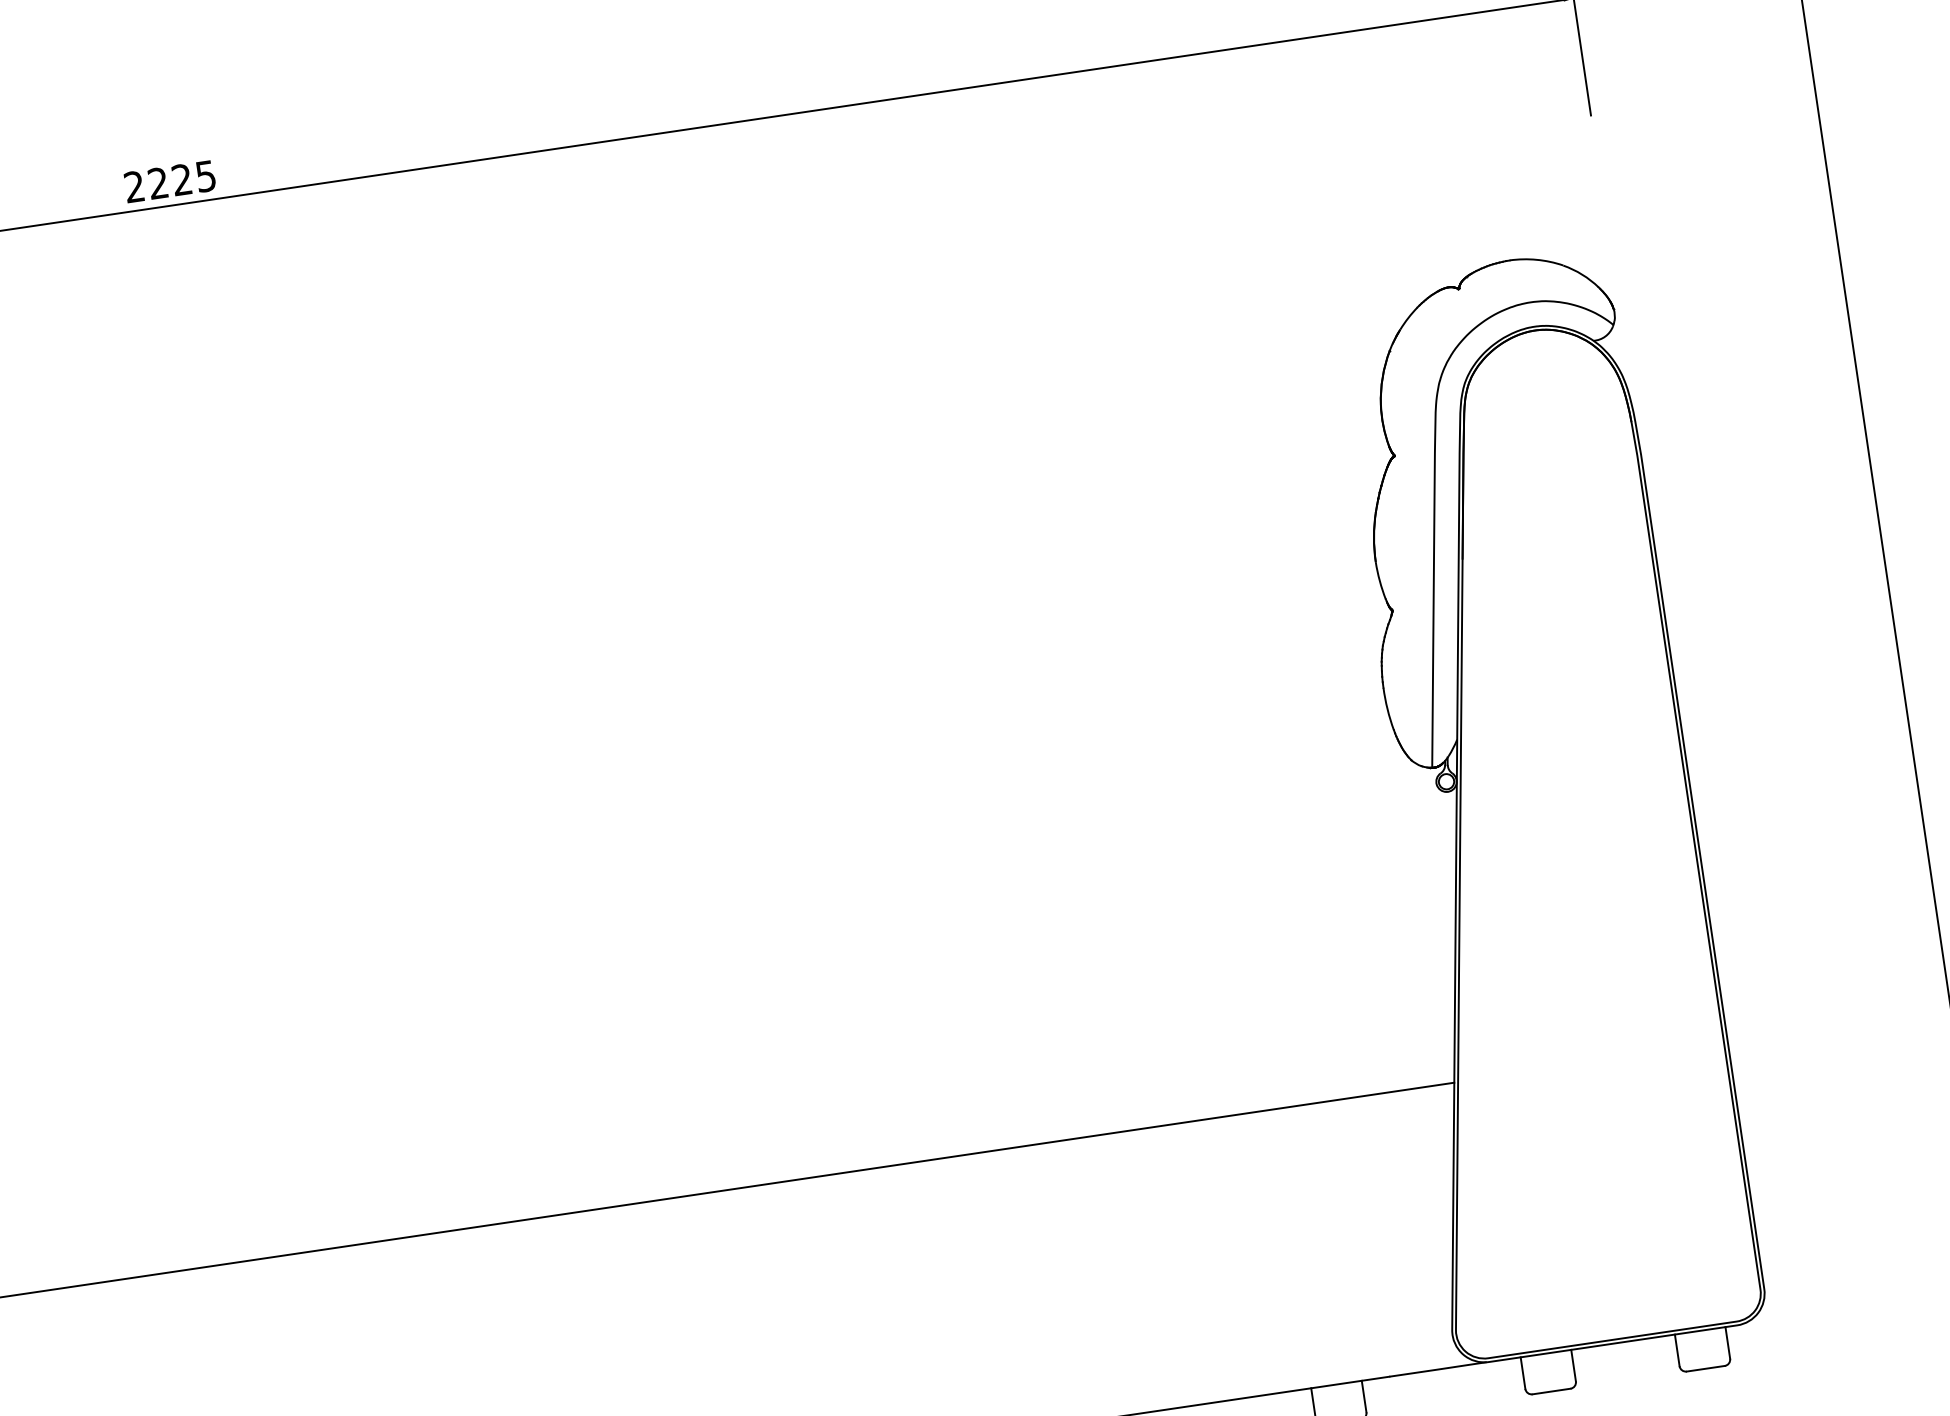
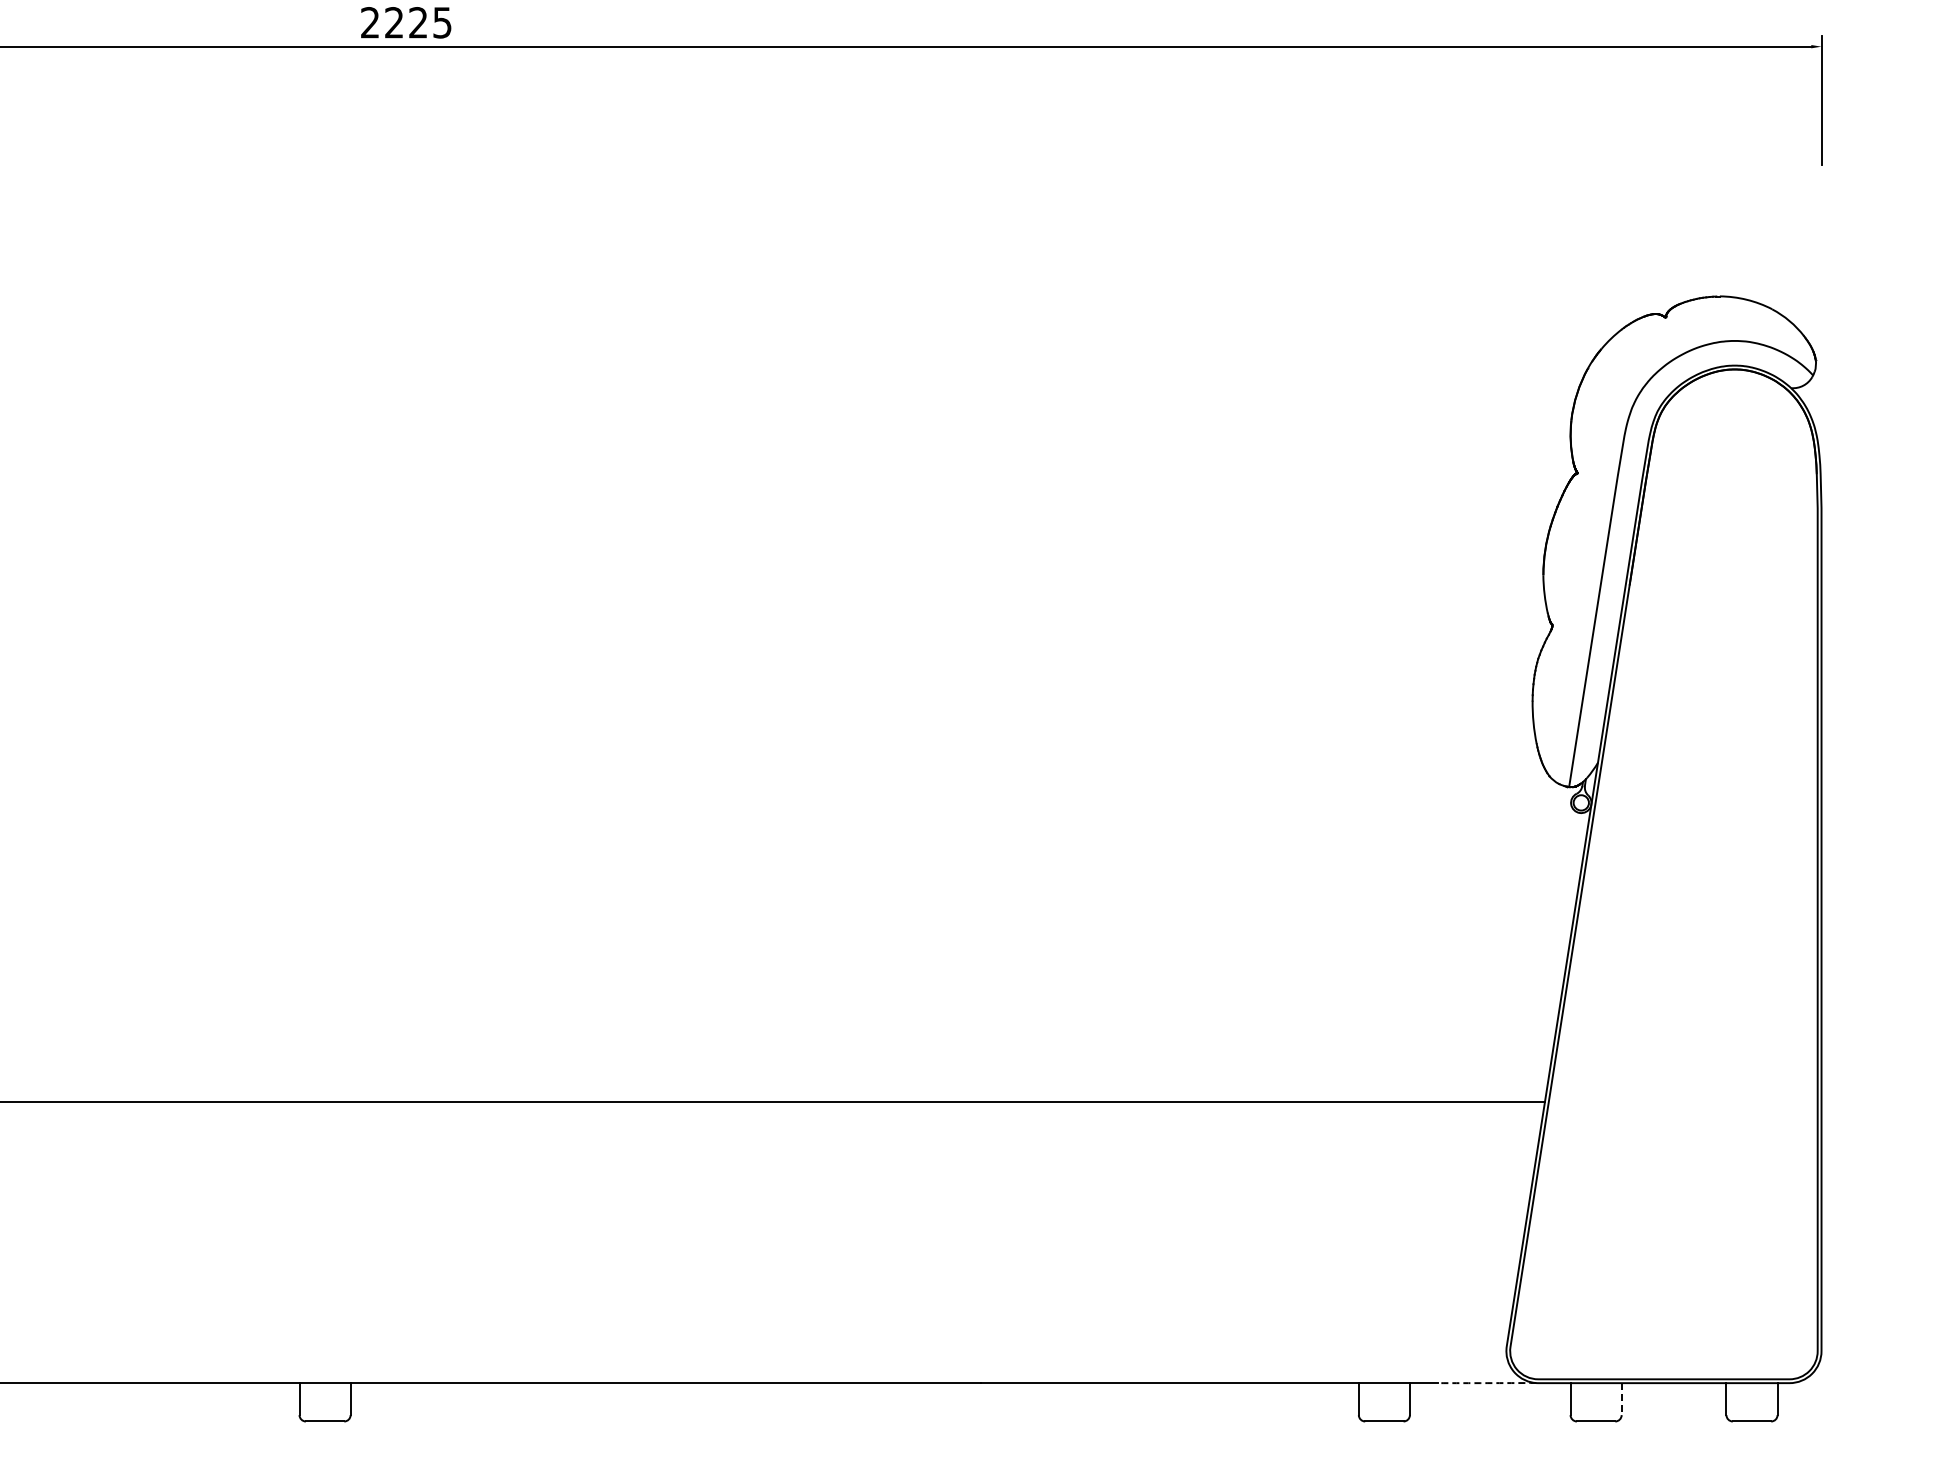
line: (1573, 1366) -> (1621, 1399), solid -> dashed
arc: (1438, 1369) -> (1487, 1383), solid -> dashed

